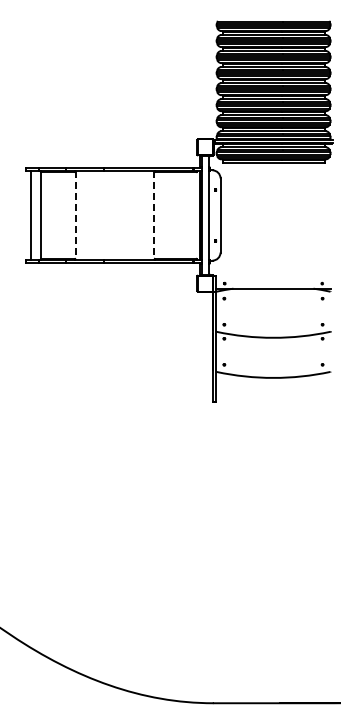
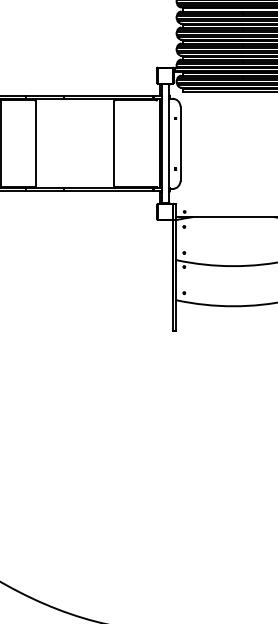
line: (75, 216) -> (35, 144), dashed -> solid
line: (154, 216) -> (114, 144), dashed -> solid

